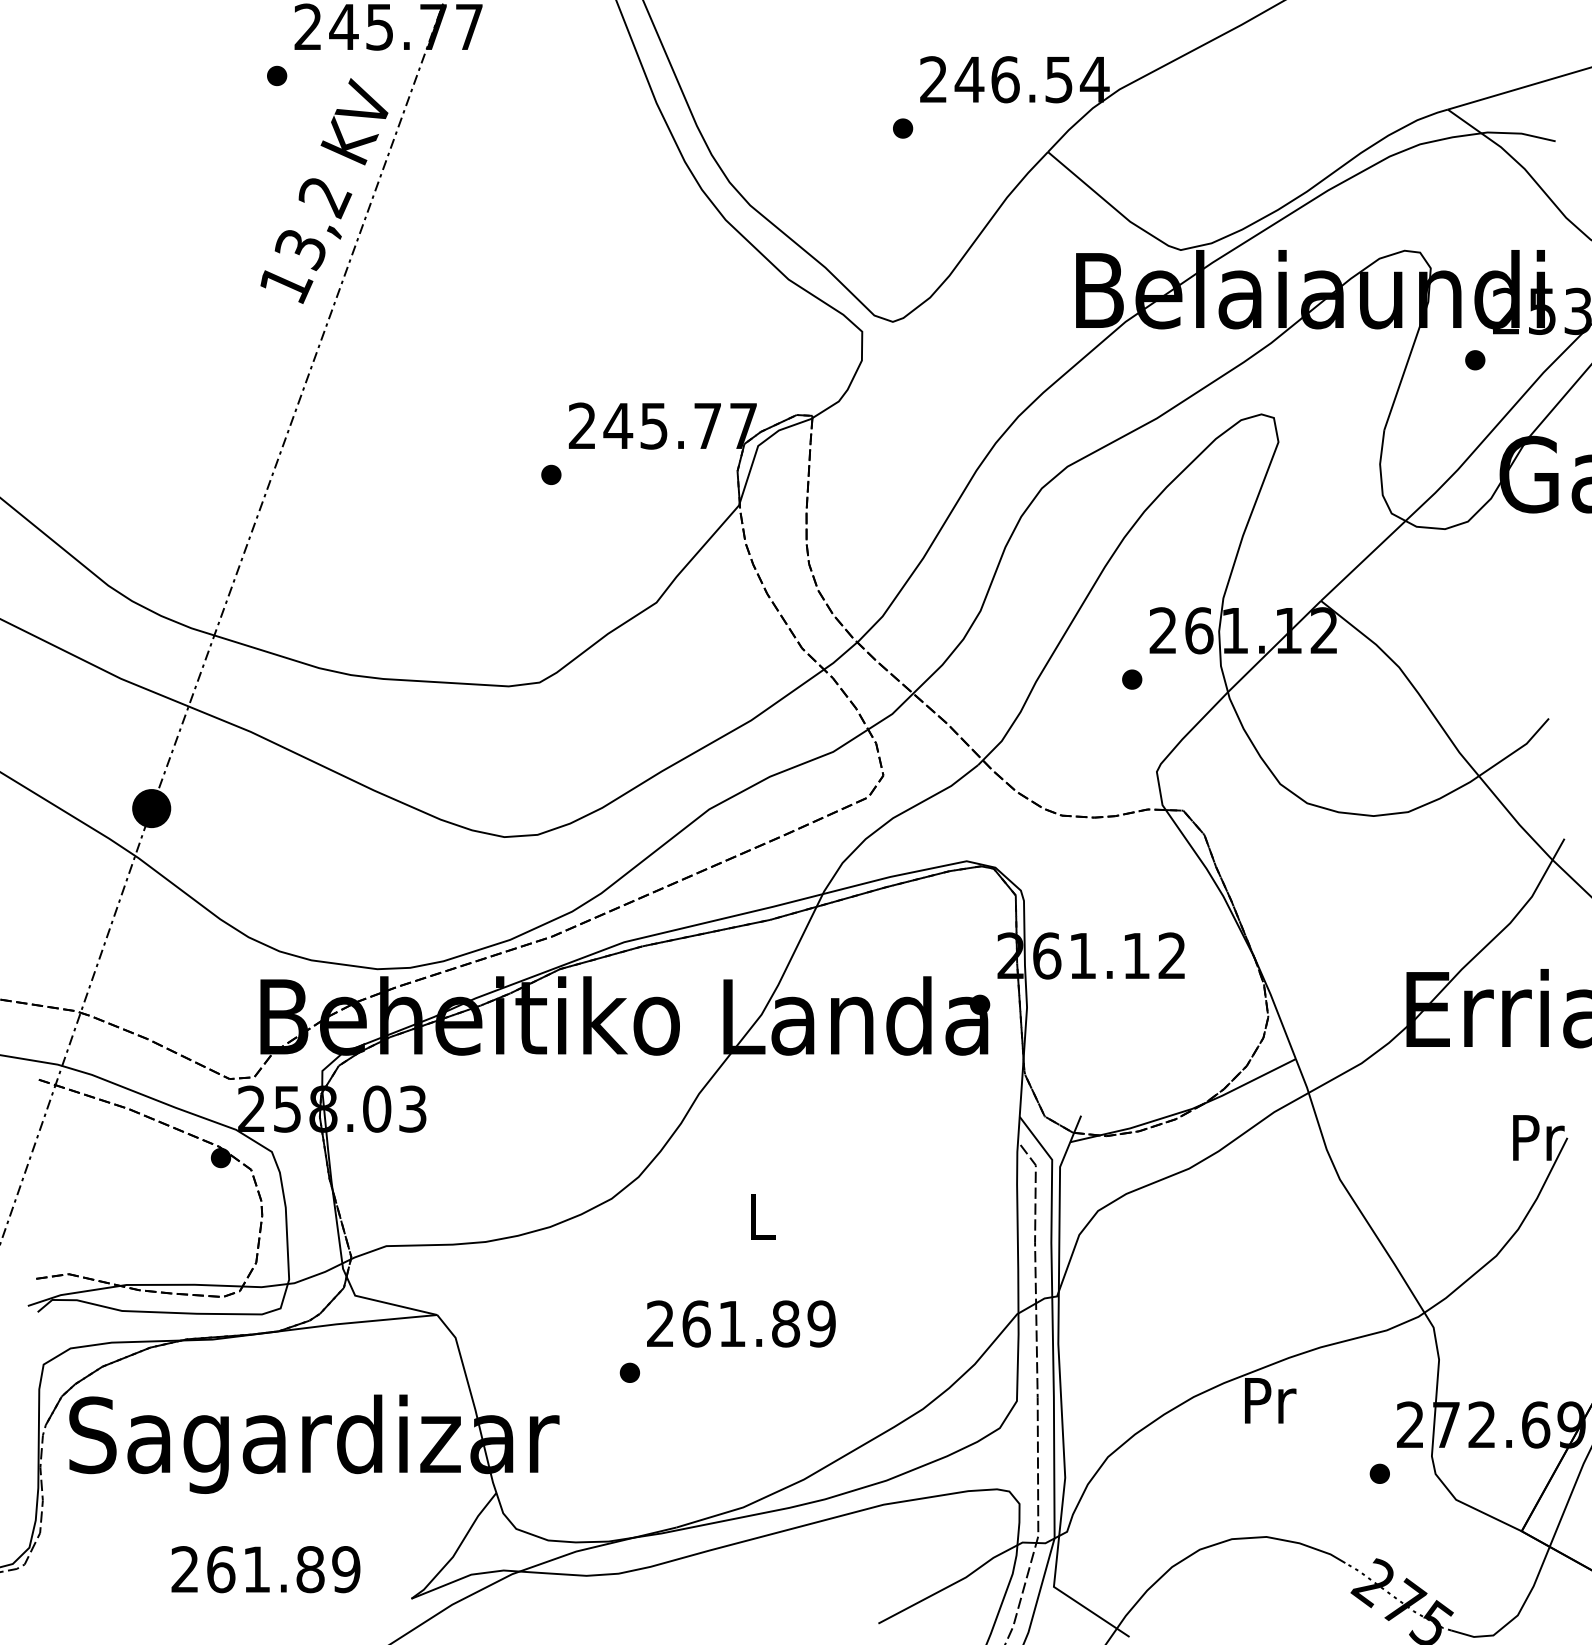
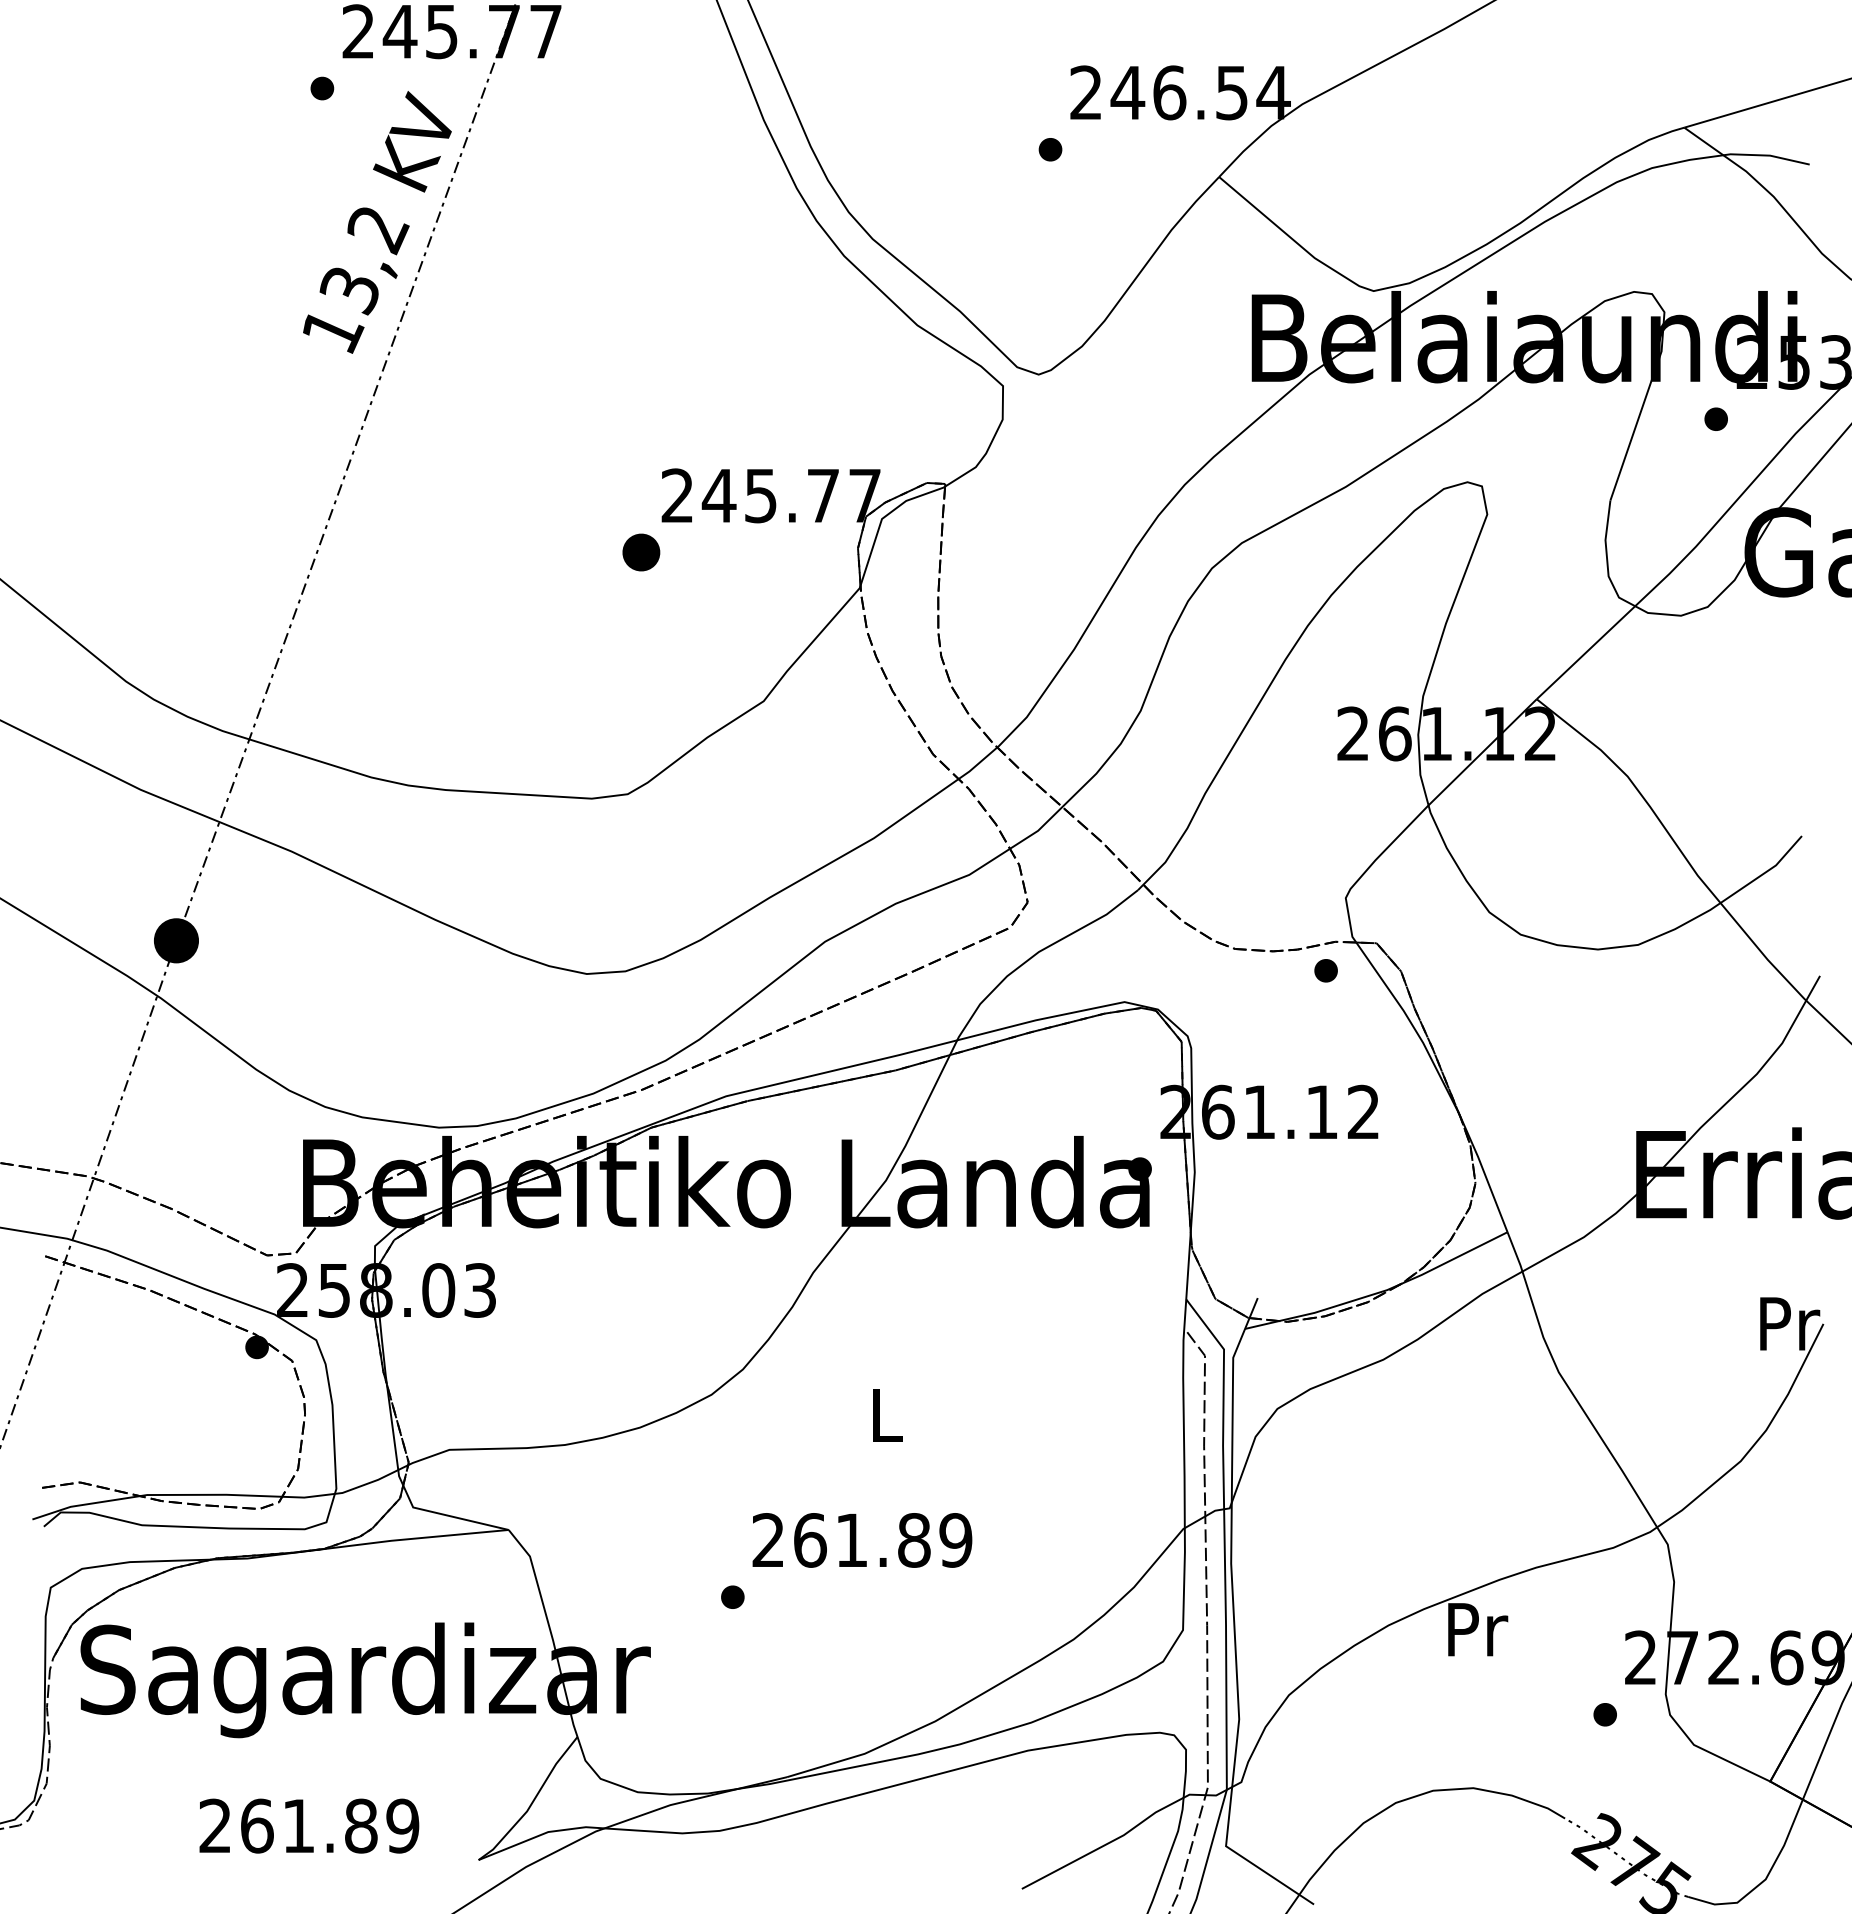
part: (551, 474) -> (641, 552), size x1.6
part: (1131, 679) -> (1325, 970), moved

